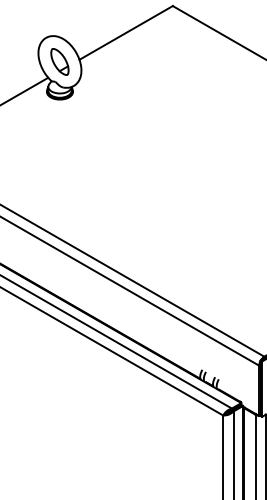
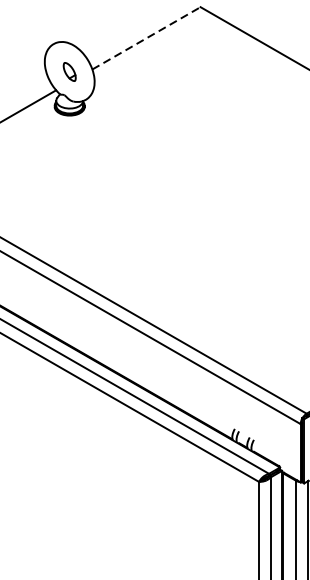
line: (126, 32) -> (146, 37), solid -> dashed
part: (59, 61) -> (69, 71), size x0.6

